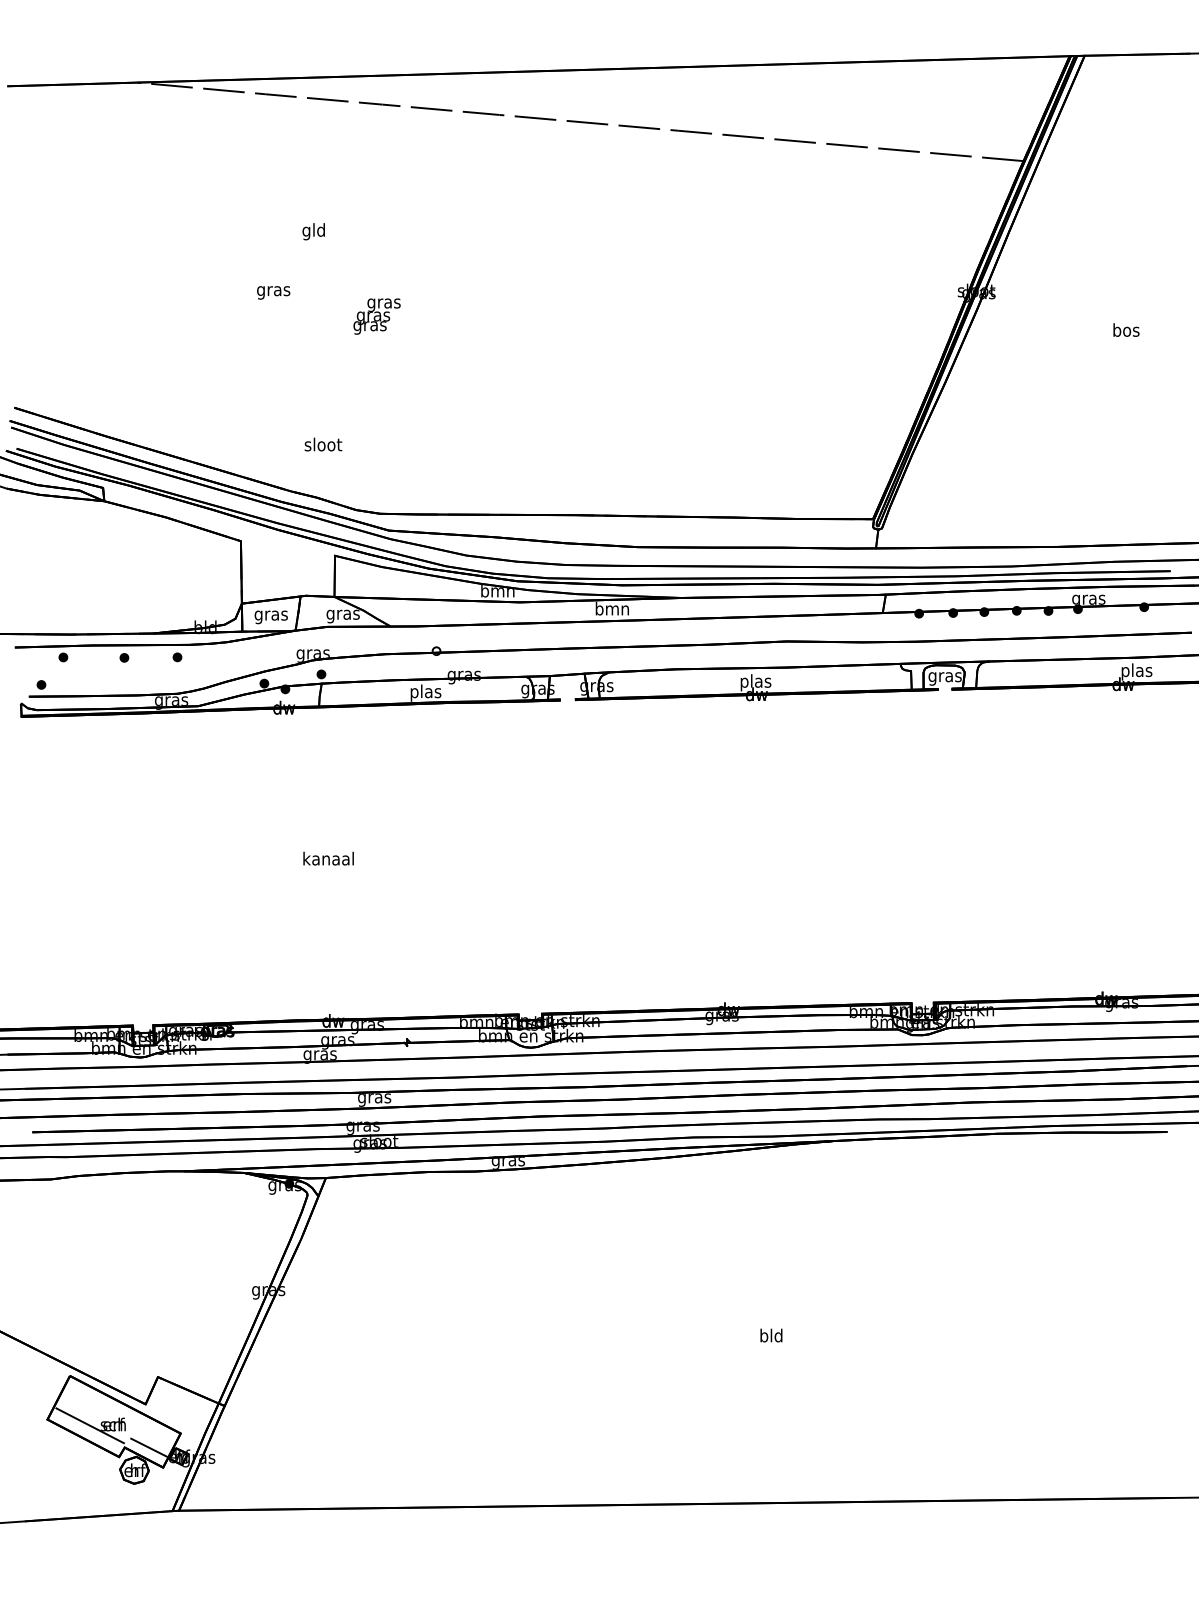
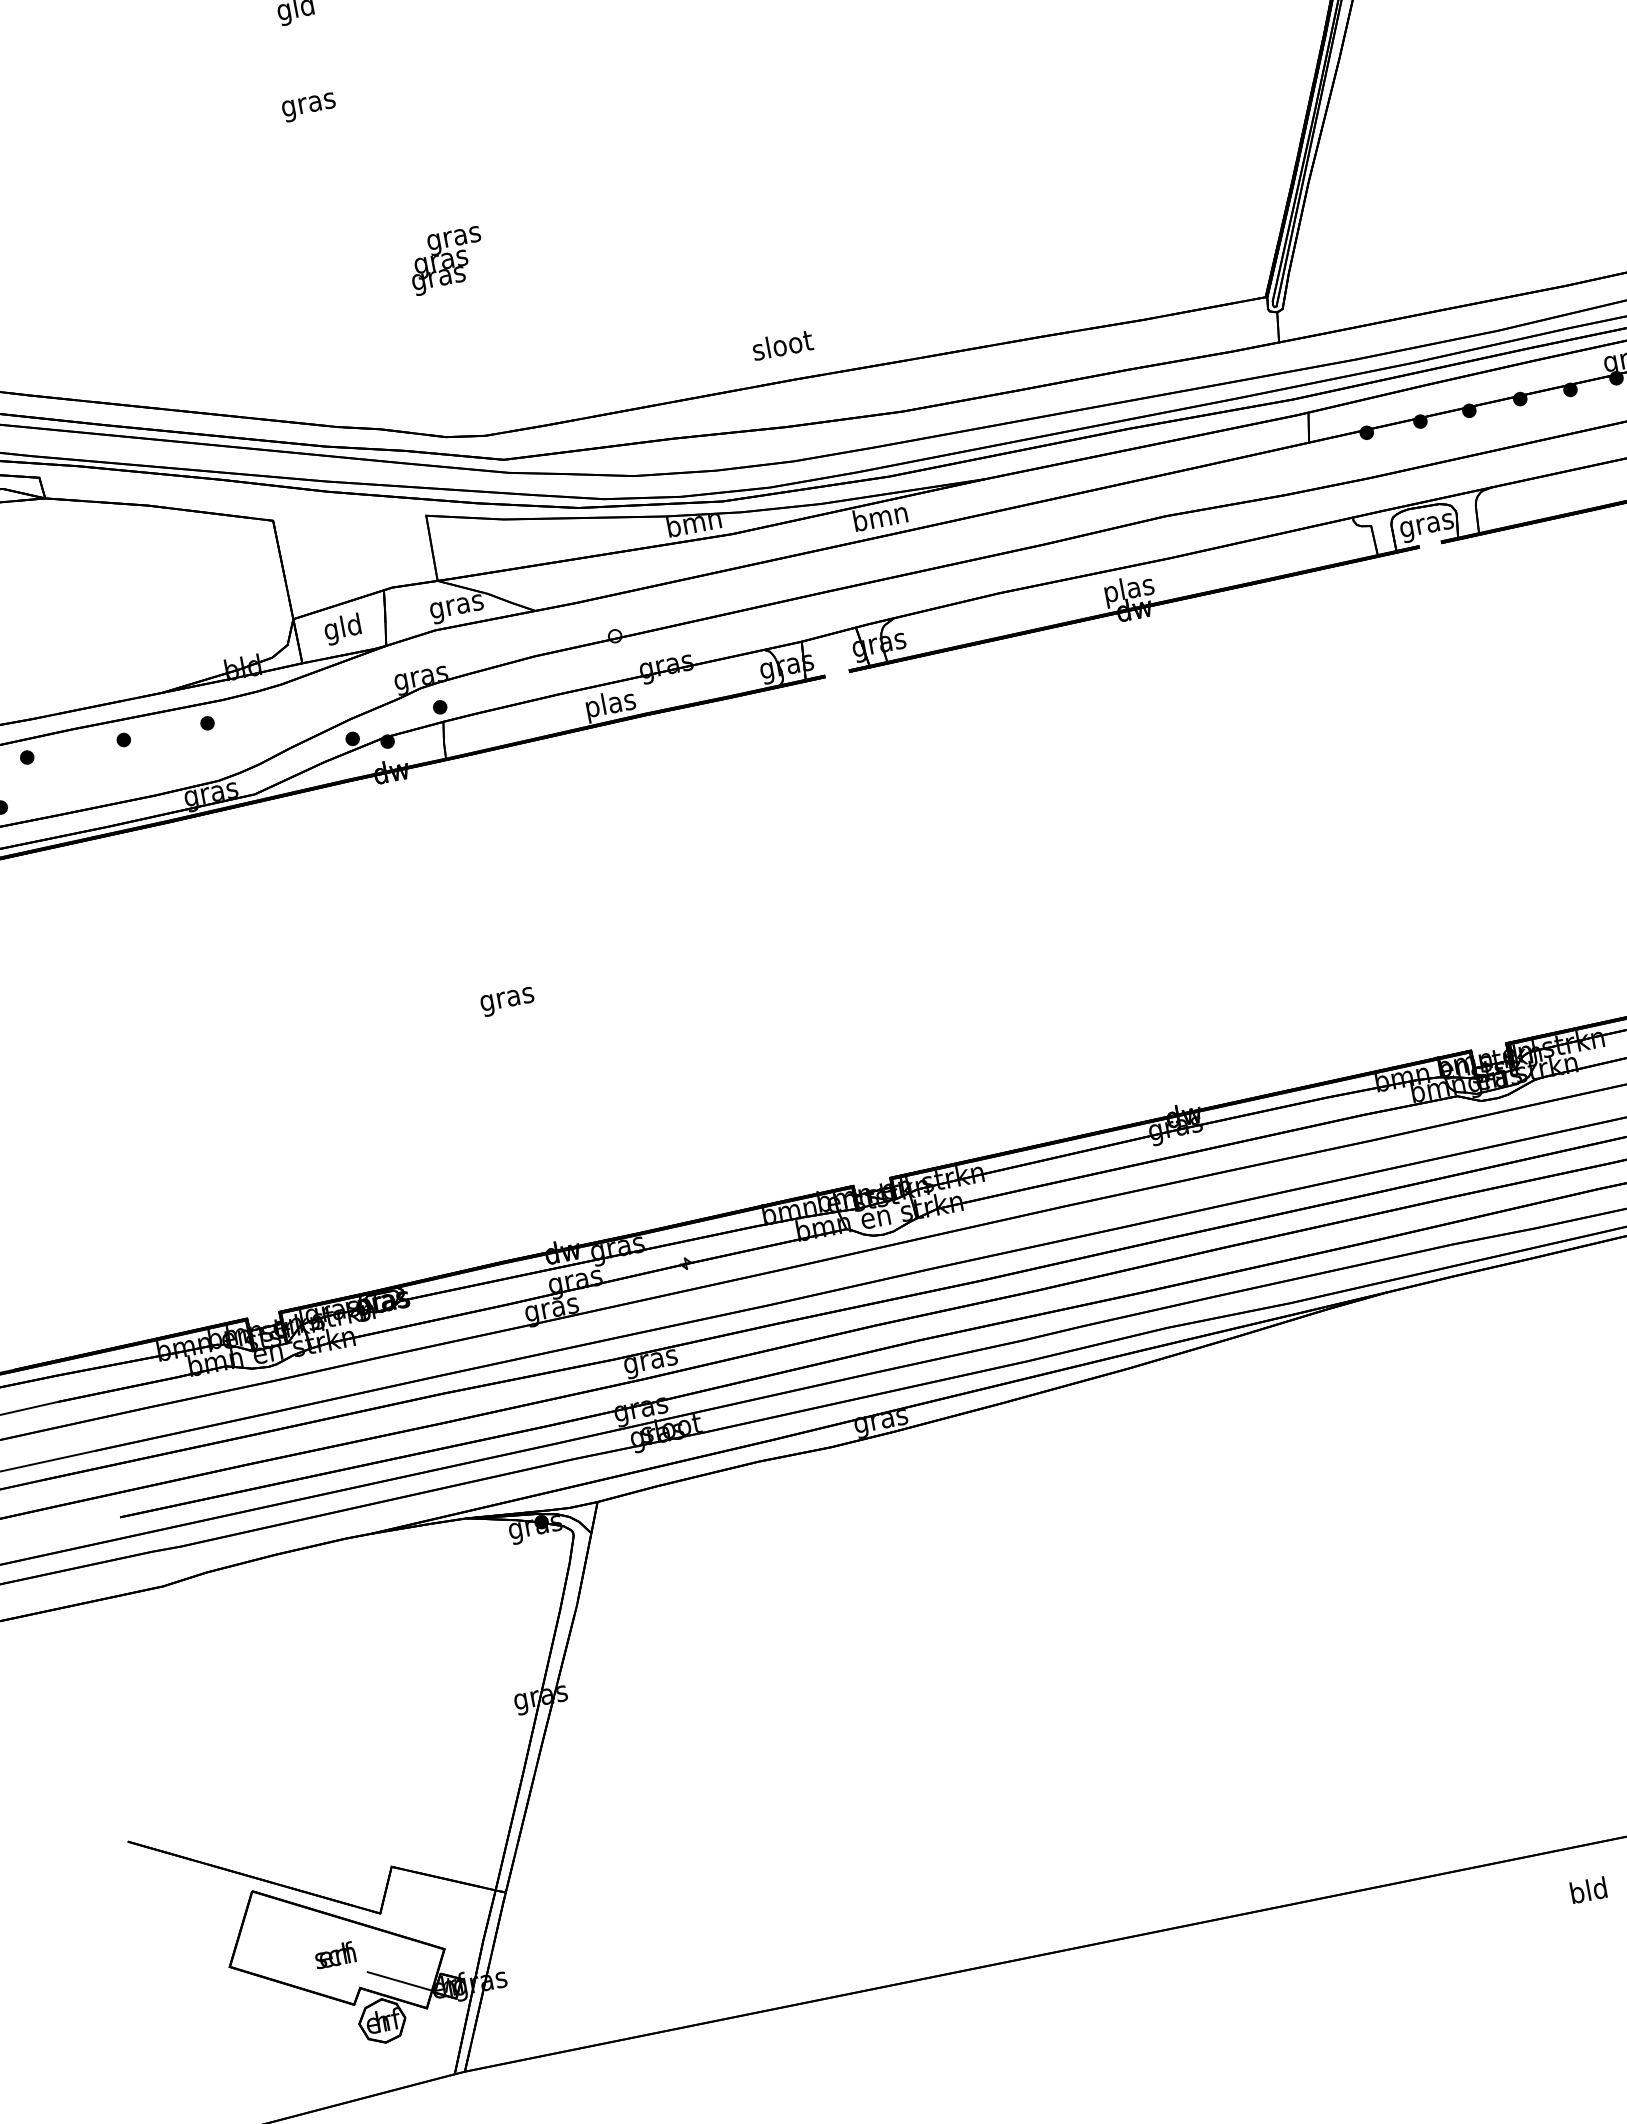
text: (273, 292) -> (308, 106), moved
text: (376, 316) -> (445, 261), moved
text: (323, 444) -> (782, 344), moved
text: (270, 615) -> (342, 629), gras -> gld
text: (328, 859) -> (506, 997), kanaal -> gras
text: (771, 1335) -> (1588, 1890), moved
line: (89, 1425) -> (297, 1963), removed

